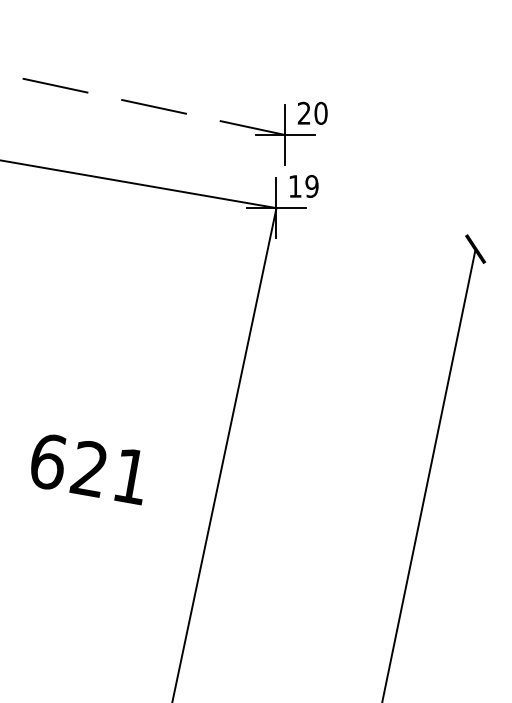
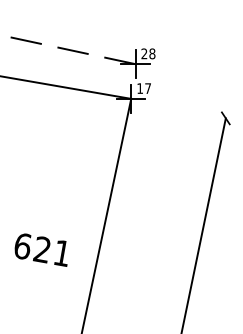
text: (321, 112) -> (152, 53), 20 -> 28
text: (312, 186) -> (148, 88), 19 -> 17
text: (85, 468) -> (40, 249), moved

